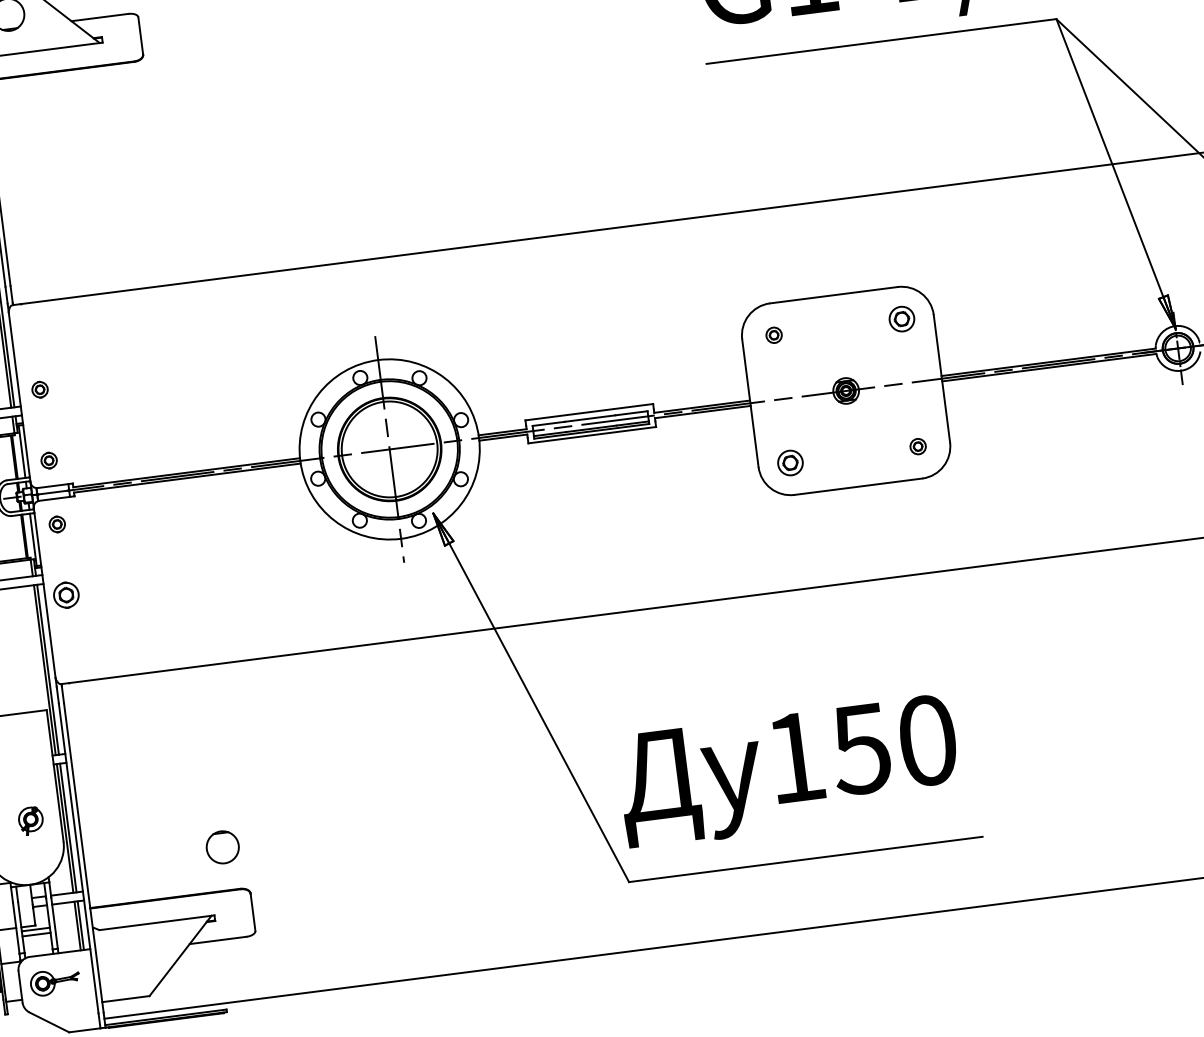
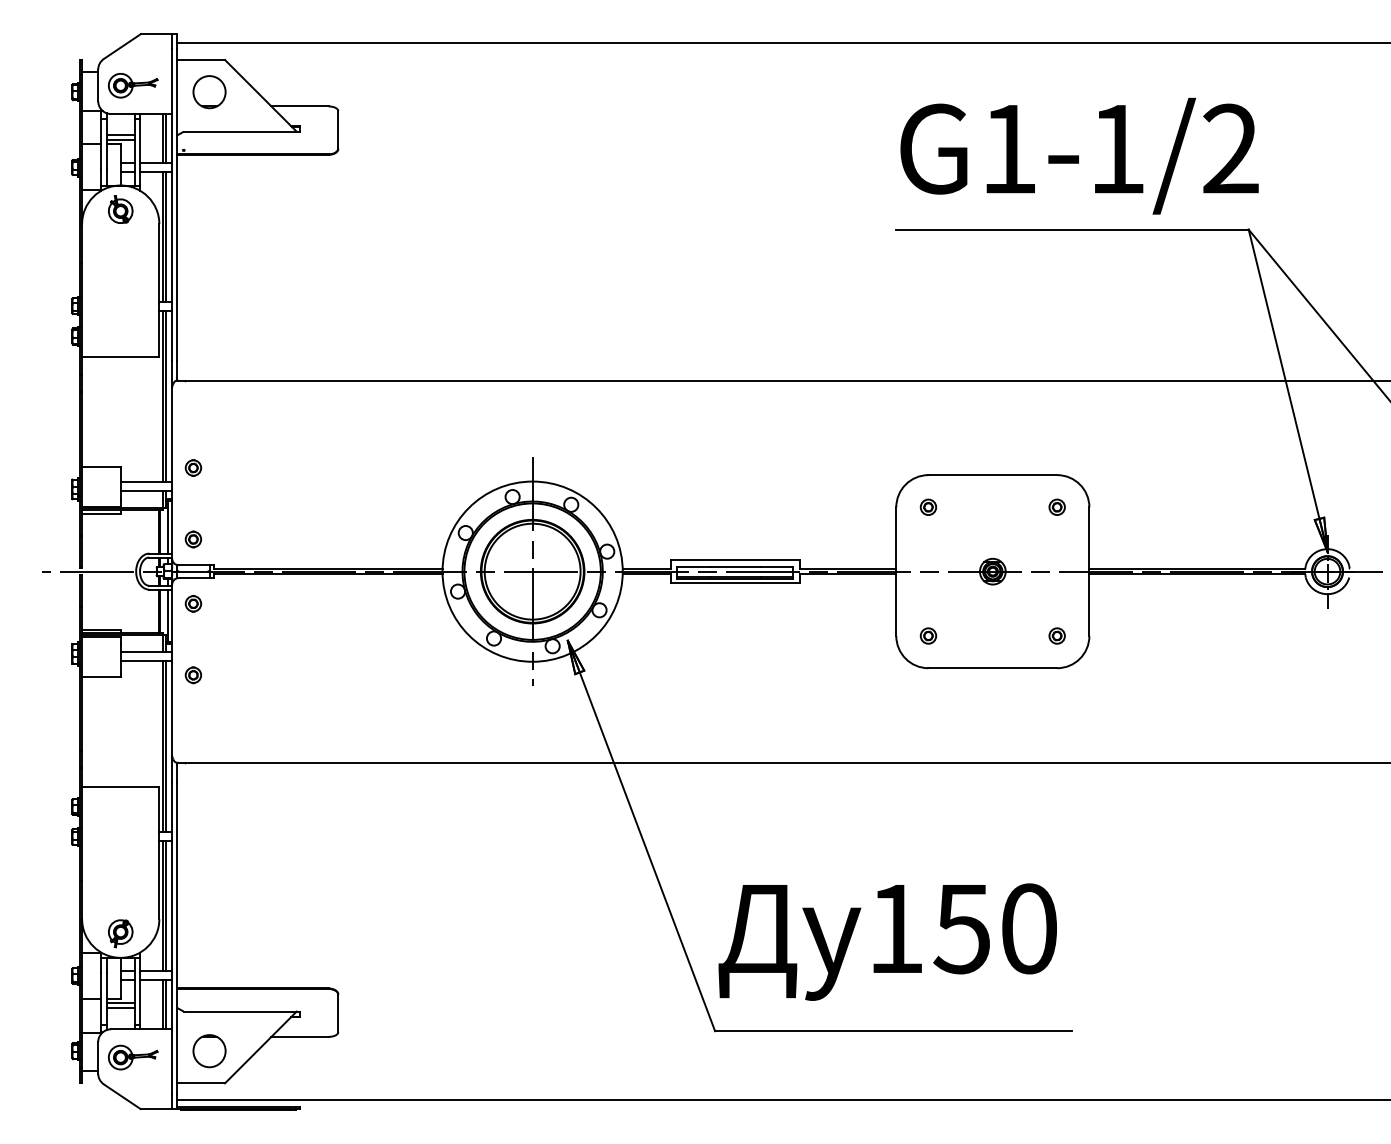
part: (901, 318) -> (1056, 506), size x0.62
part: (790, 462) -> (928, 635), size x0.62
part: (66, 595) -> (193, 675), size x0.62
part: (30, 820) -> (120, 933), moved
circle: (222, 847) -> (209, 1051), moved

